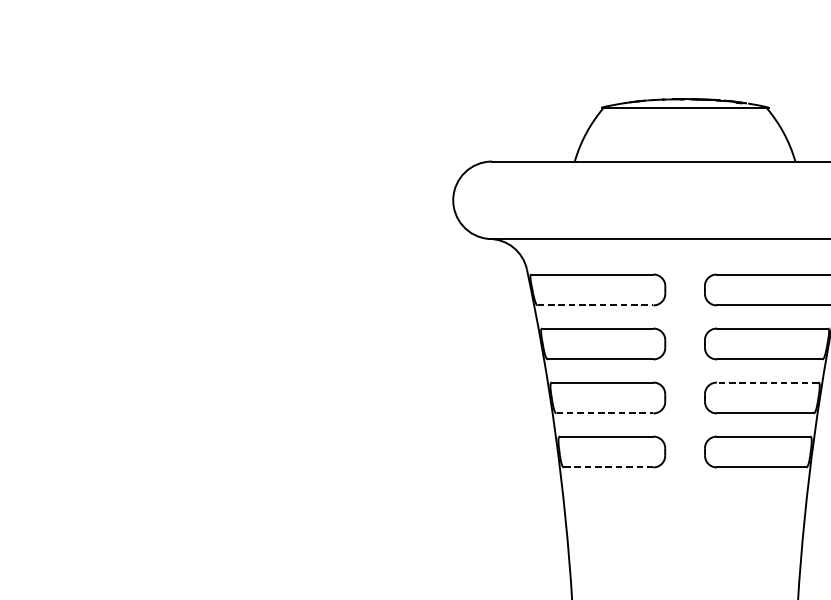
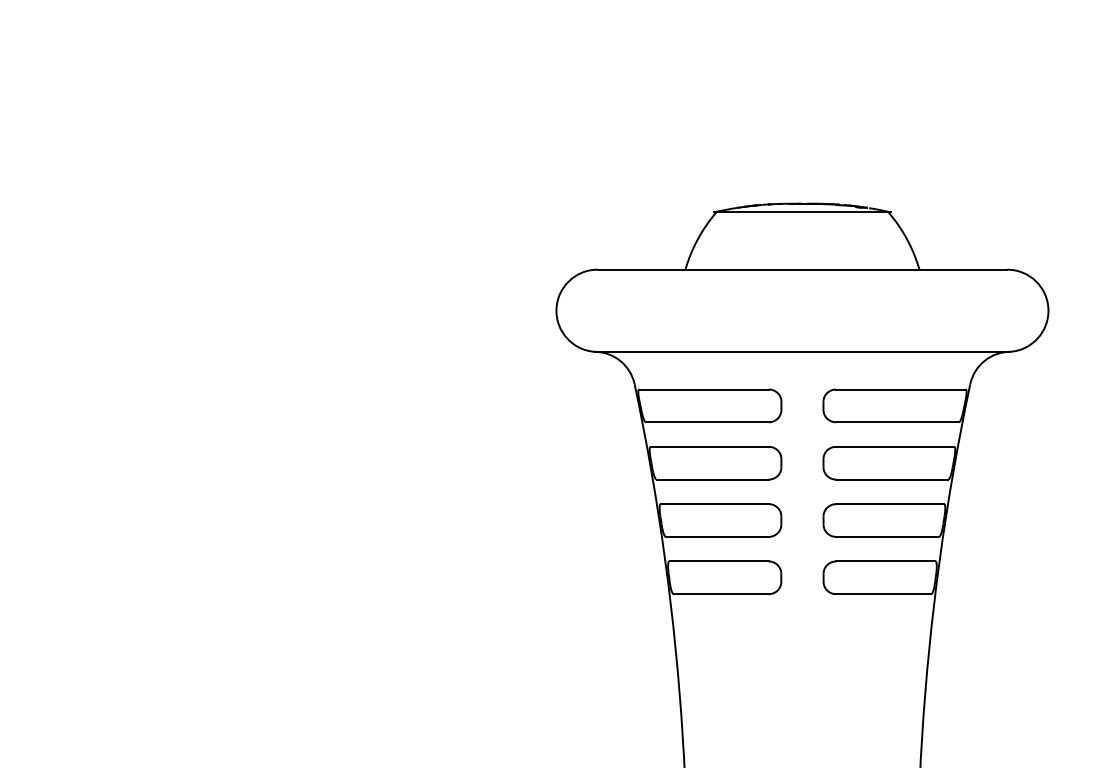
line: (595, 305) -> (707, 422), dashed -> solid
line: (768, 382) -> (890, 504), dashed -> solid
line: (605, 413) -> (717, 536), dashed -> solid
line: (608, 467) -> (721, 594), dashed -> solid

